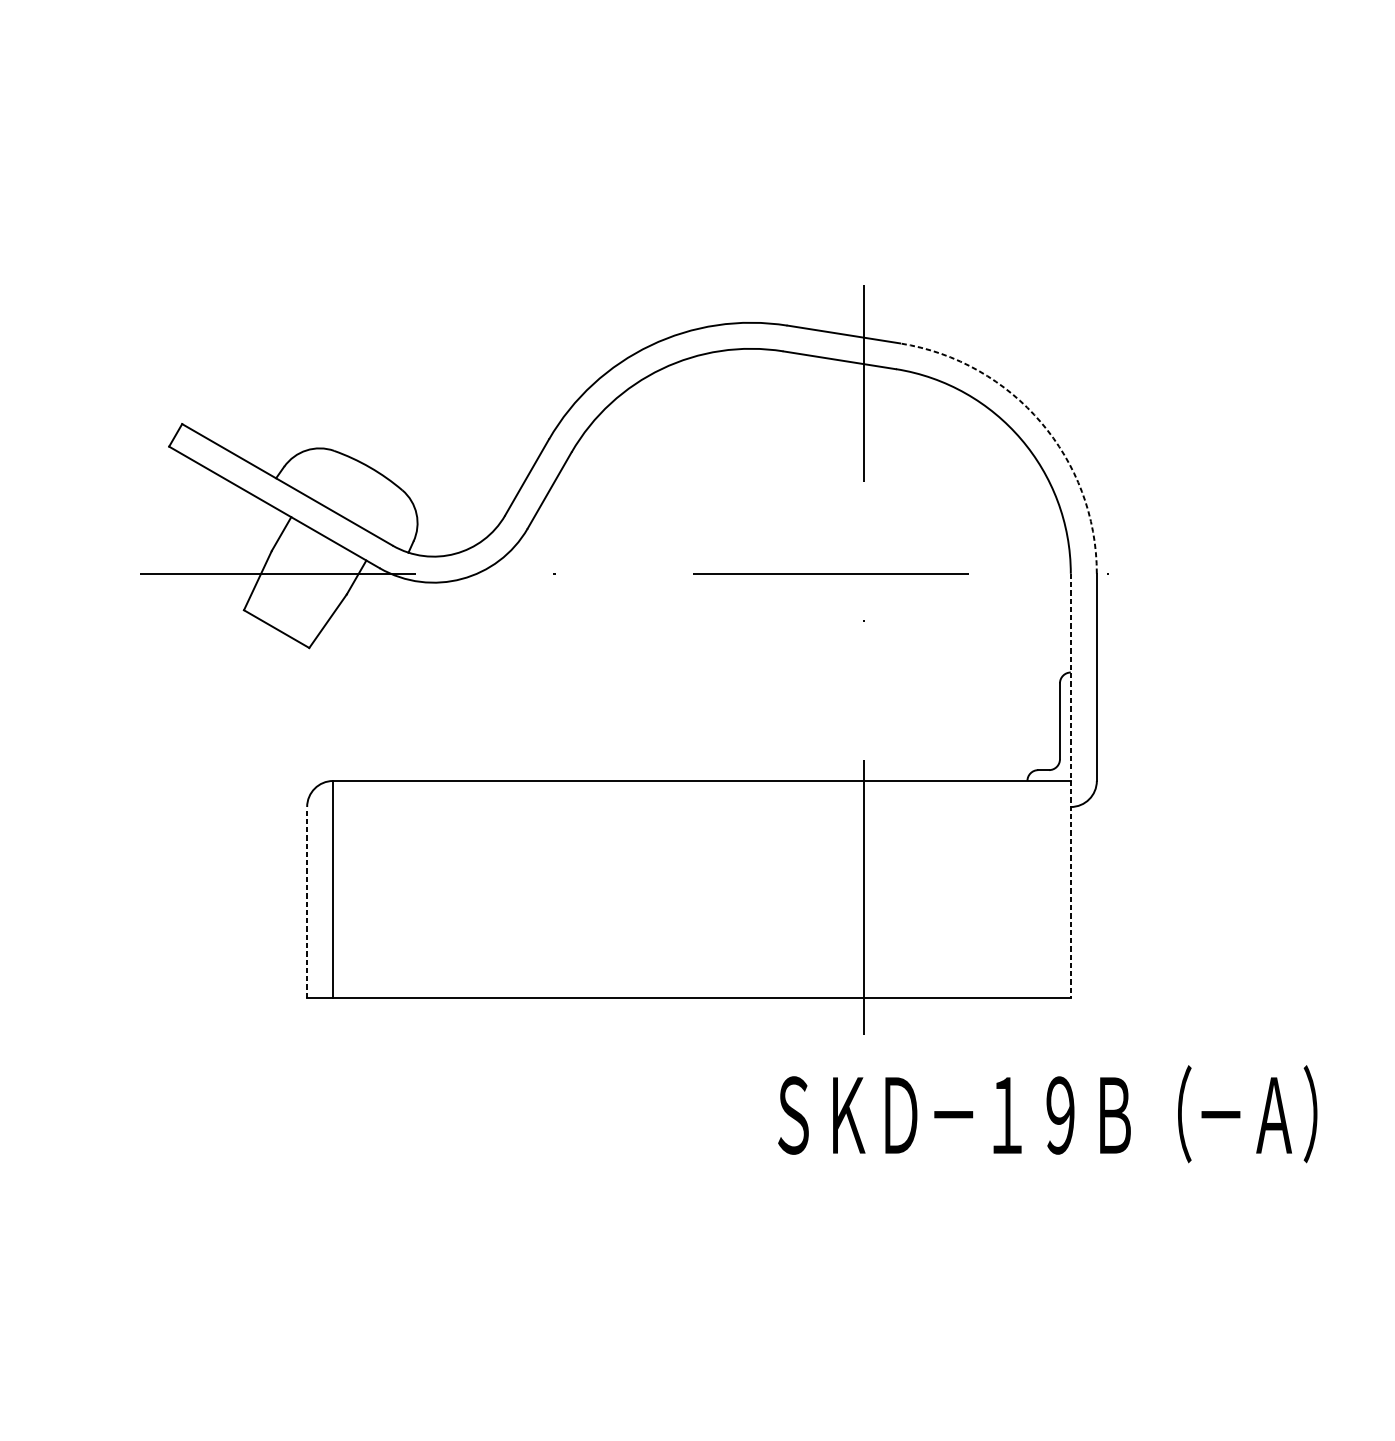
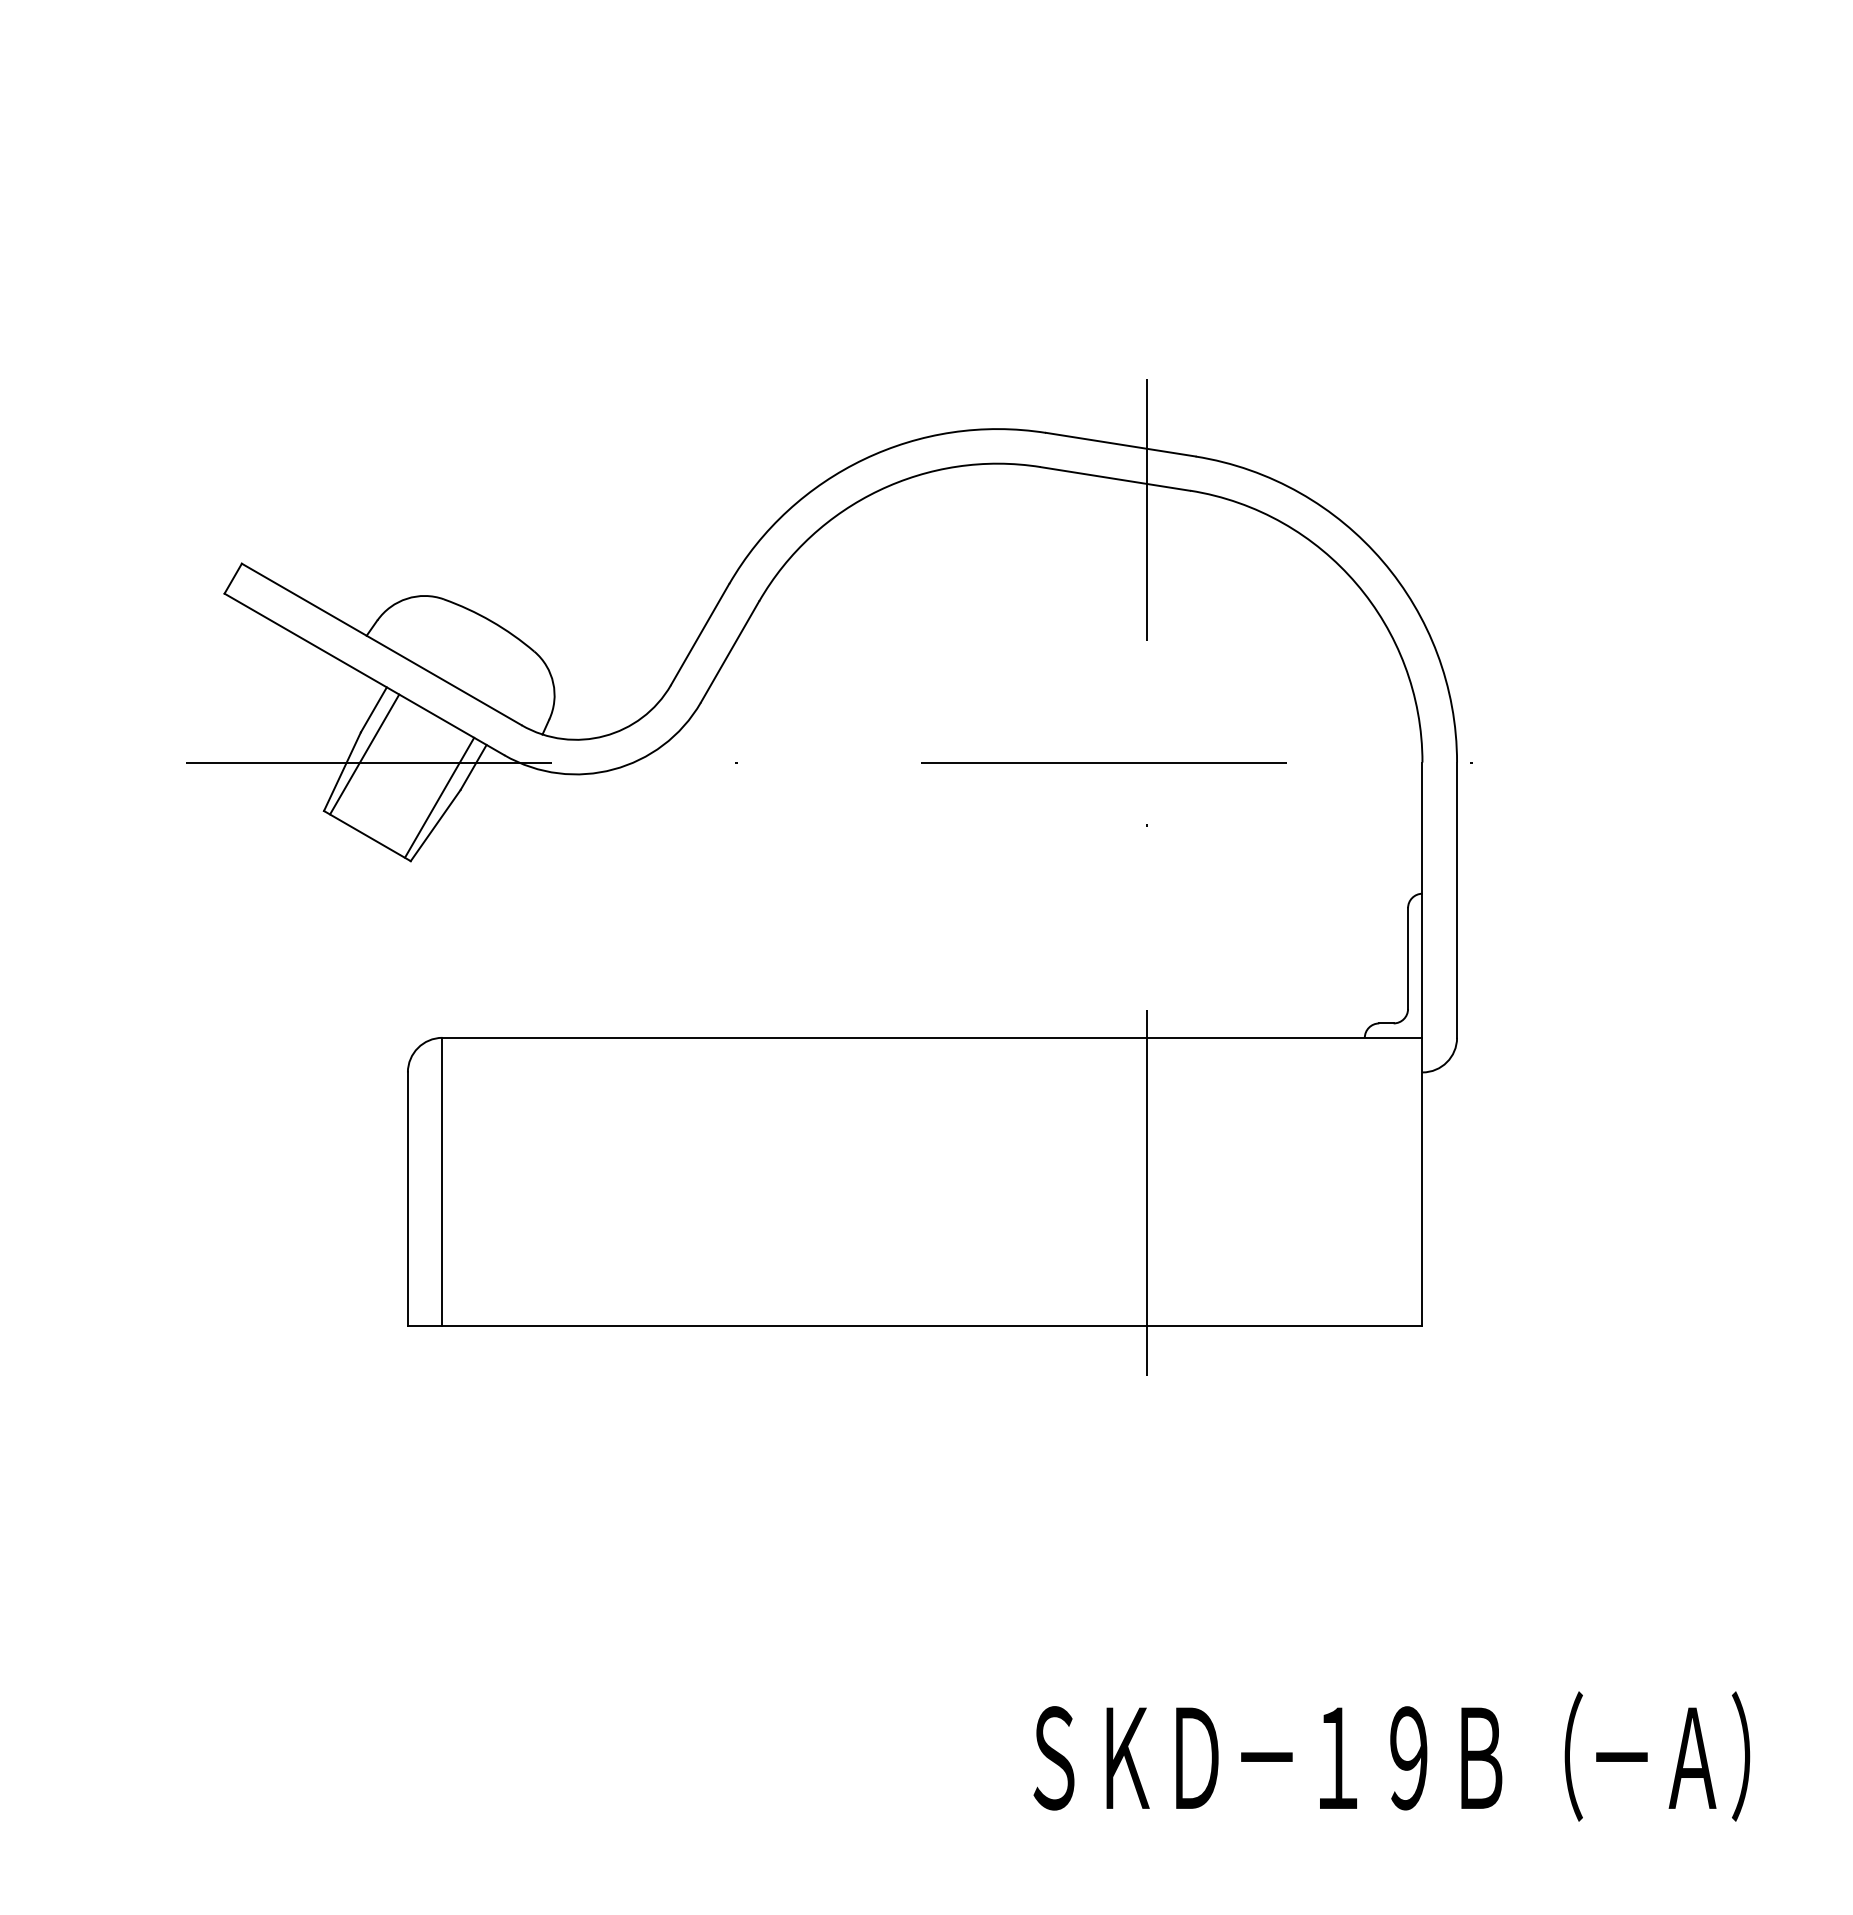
arc: (1040, 422) -> (1382, 561), dashed -> solid
line: (274, 567) -> (364, 754), added
line: (330, 600) -> (439, 797), added
line: (1070, 785) -> (1422, 1044), dashed -> solid
line: (306, 902) -> (407, 1199), dashed -> solid
text: (1047, 1114) -> (1391, 1756), moved

